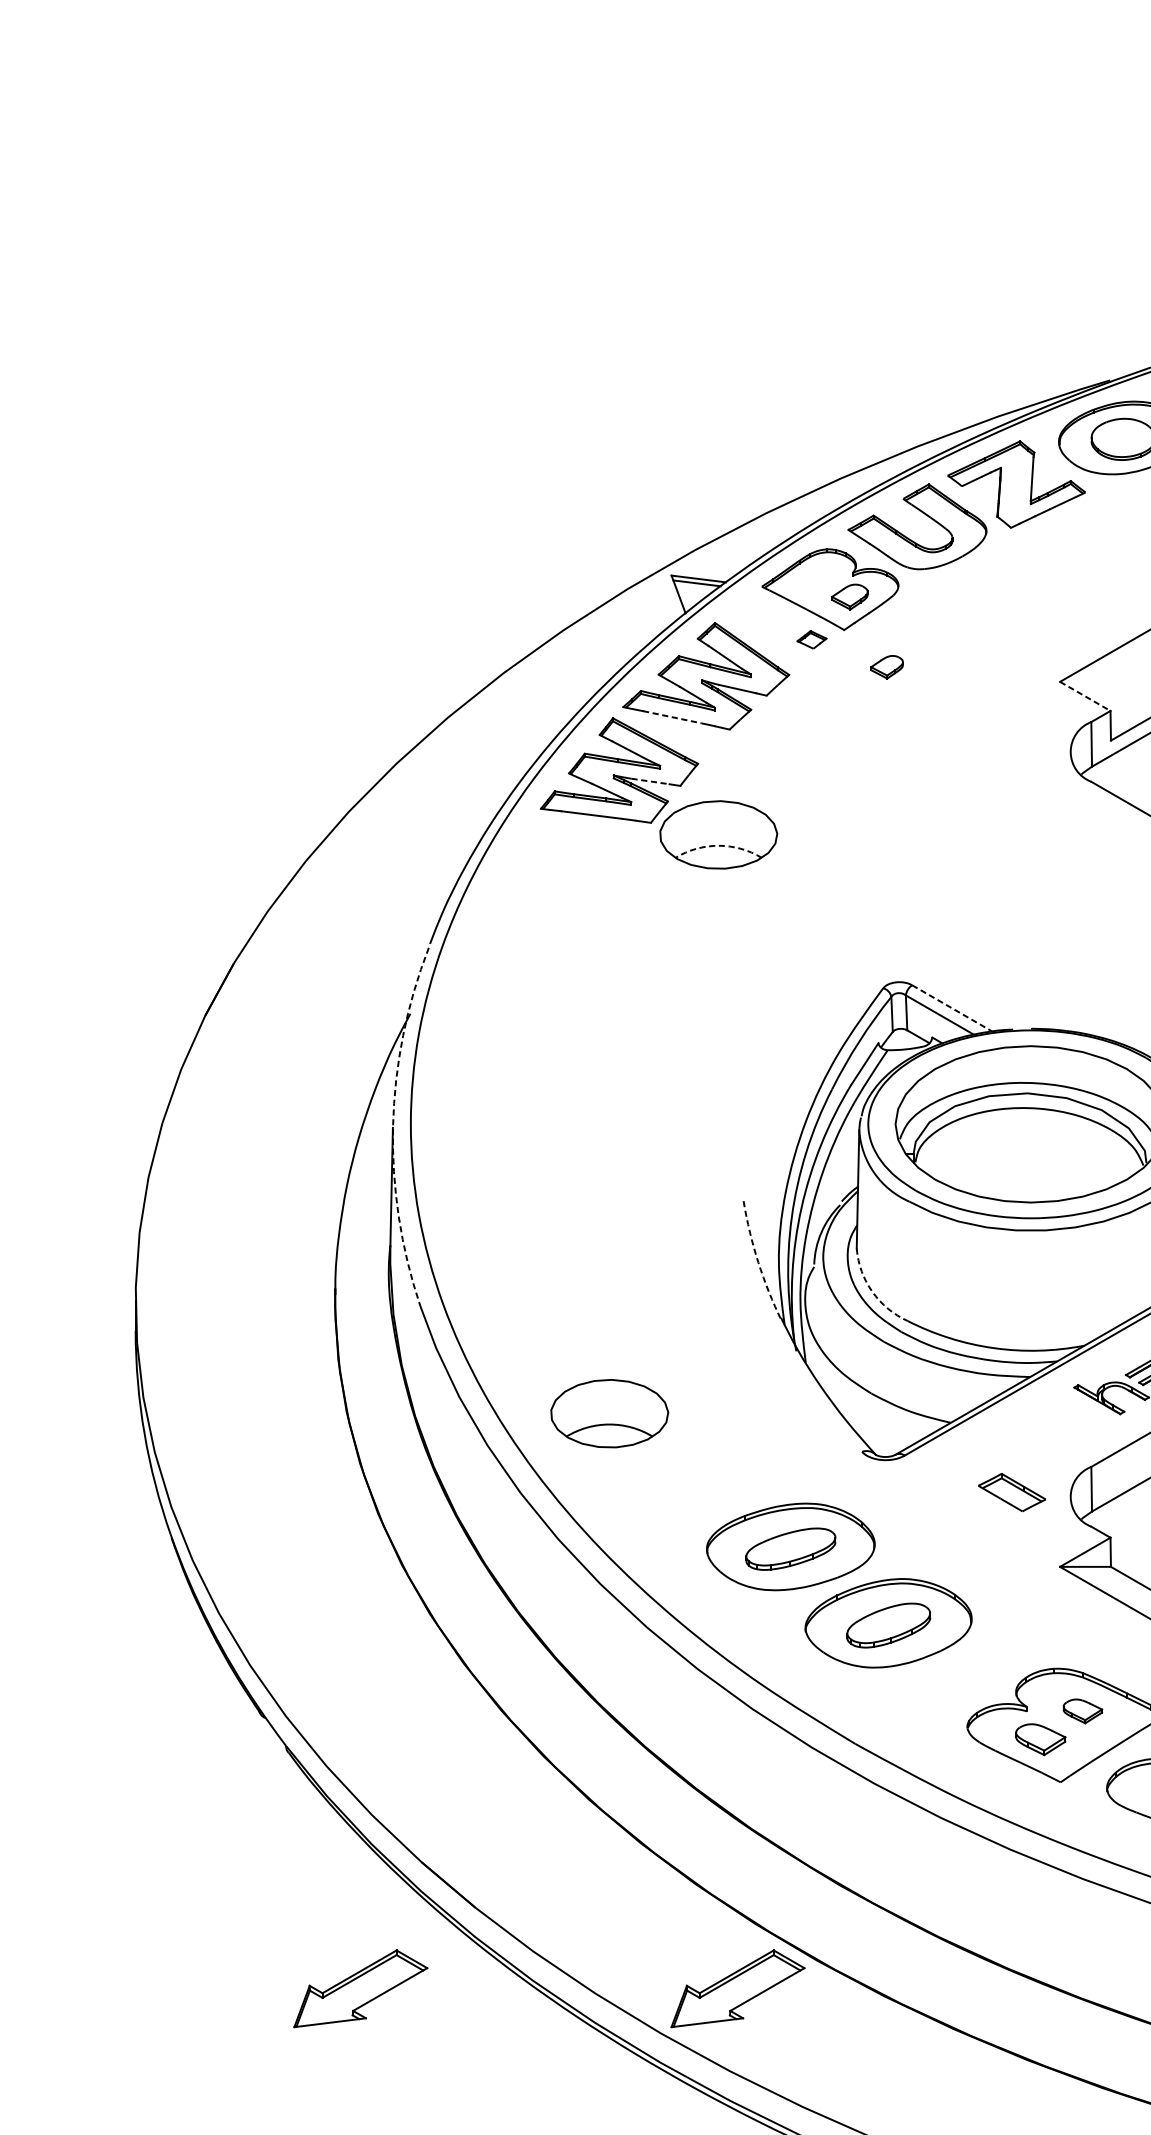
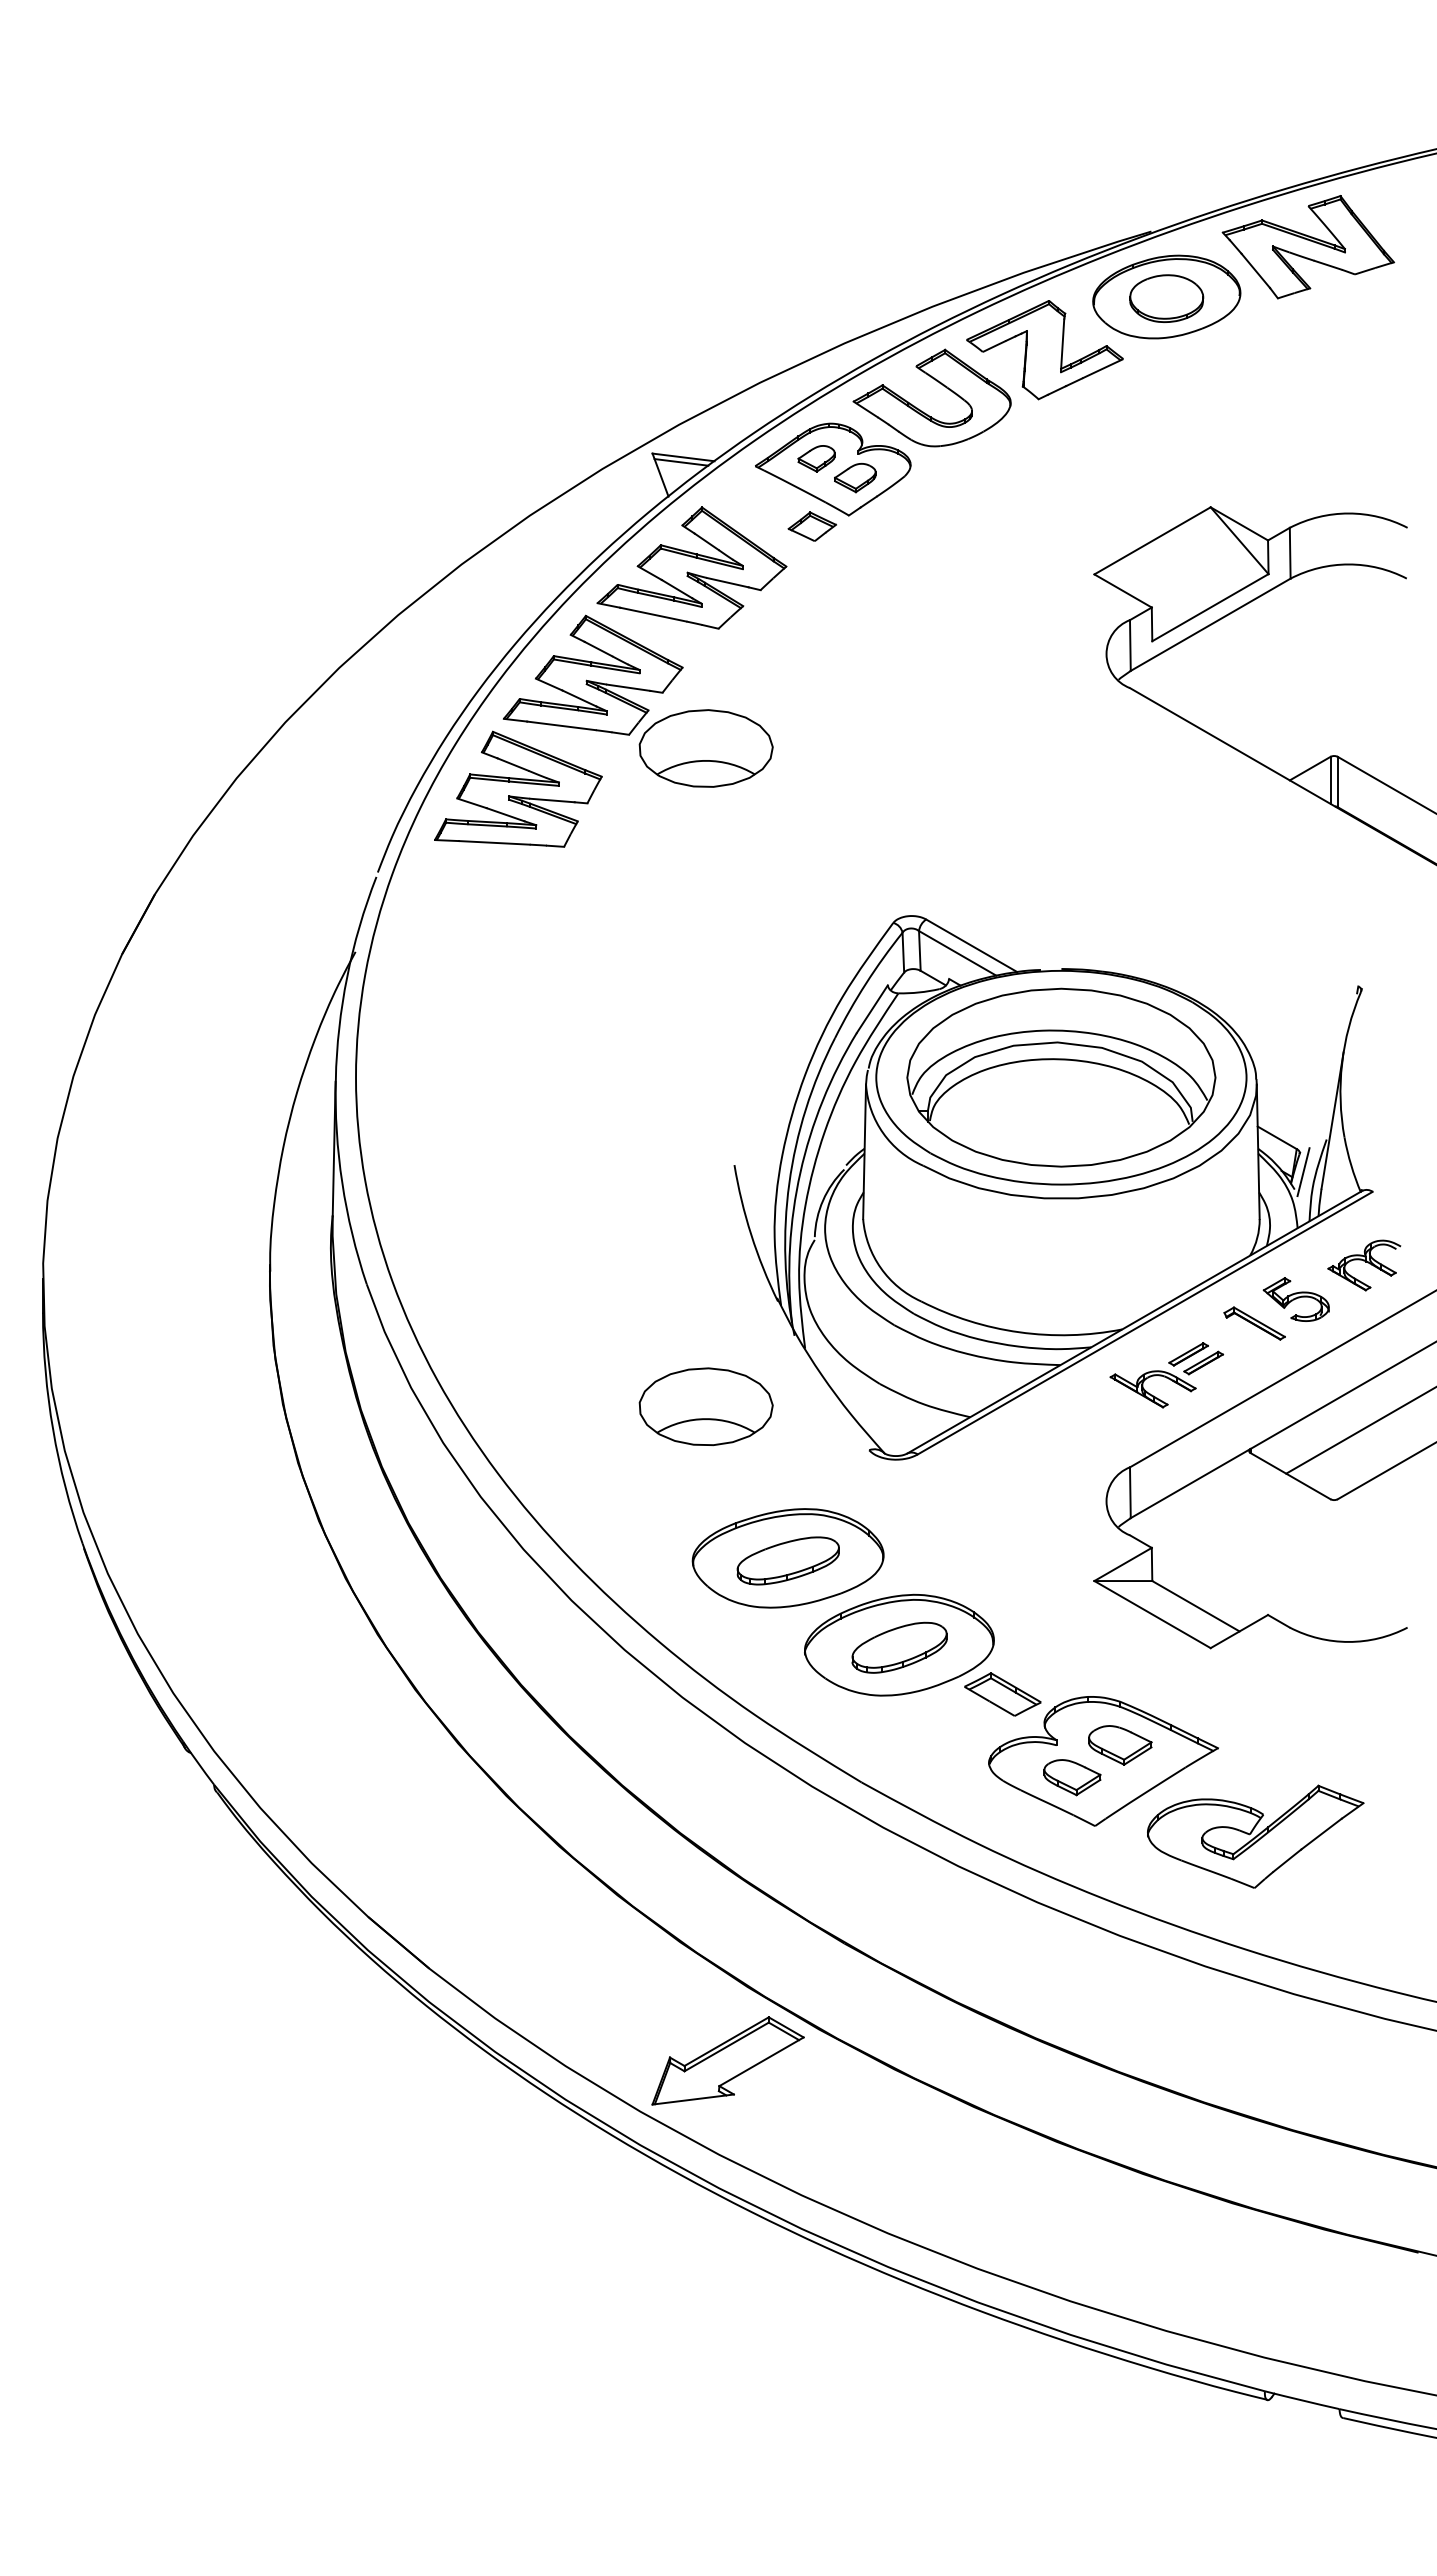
part: (811, 639) -> (811, 526), size x1.43
part: (886, 666) -> (816, 458), moved
line: (1085, 696) -> (1123, 591), dashed -> solid
line: (672, 717) -> (653, 614), dashed -> solid
line: (650, 781) -> (628, 687), dashed -> solid
arc: (719, 845) -> (706, 760), dashed -> solid
part: (553, 870) -> (518, 788), added
line: (952, 1008) -> (972, 946), dashed -> solid
arc: (392, 1125) -> (335, 1079), dashed -> solid
arc: (758, 1262) -> (751, 1234), dashed -> solid
arc: (871, 1292) -> (880, 1268), dashed -> solid
part: (609, 1413) -> (705, 1406), moved
part: (1011, 1492) -> (1002, 1694), moved
part: (1083, 1711) -> (1120, 1745), size x1.43
part: (360, 1988) -> (298, 2060), removed

